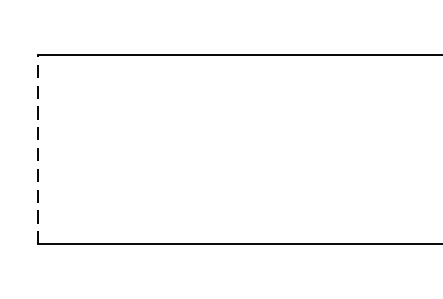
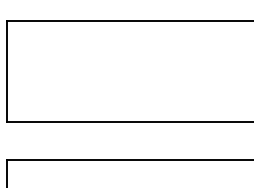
line: (36, 149) -> (6, 71), dashed -> solid

